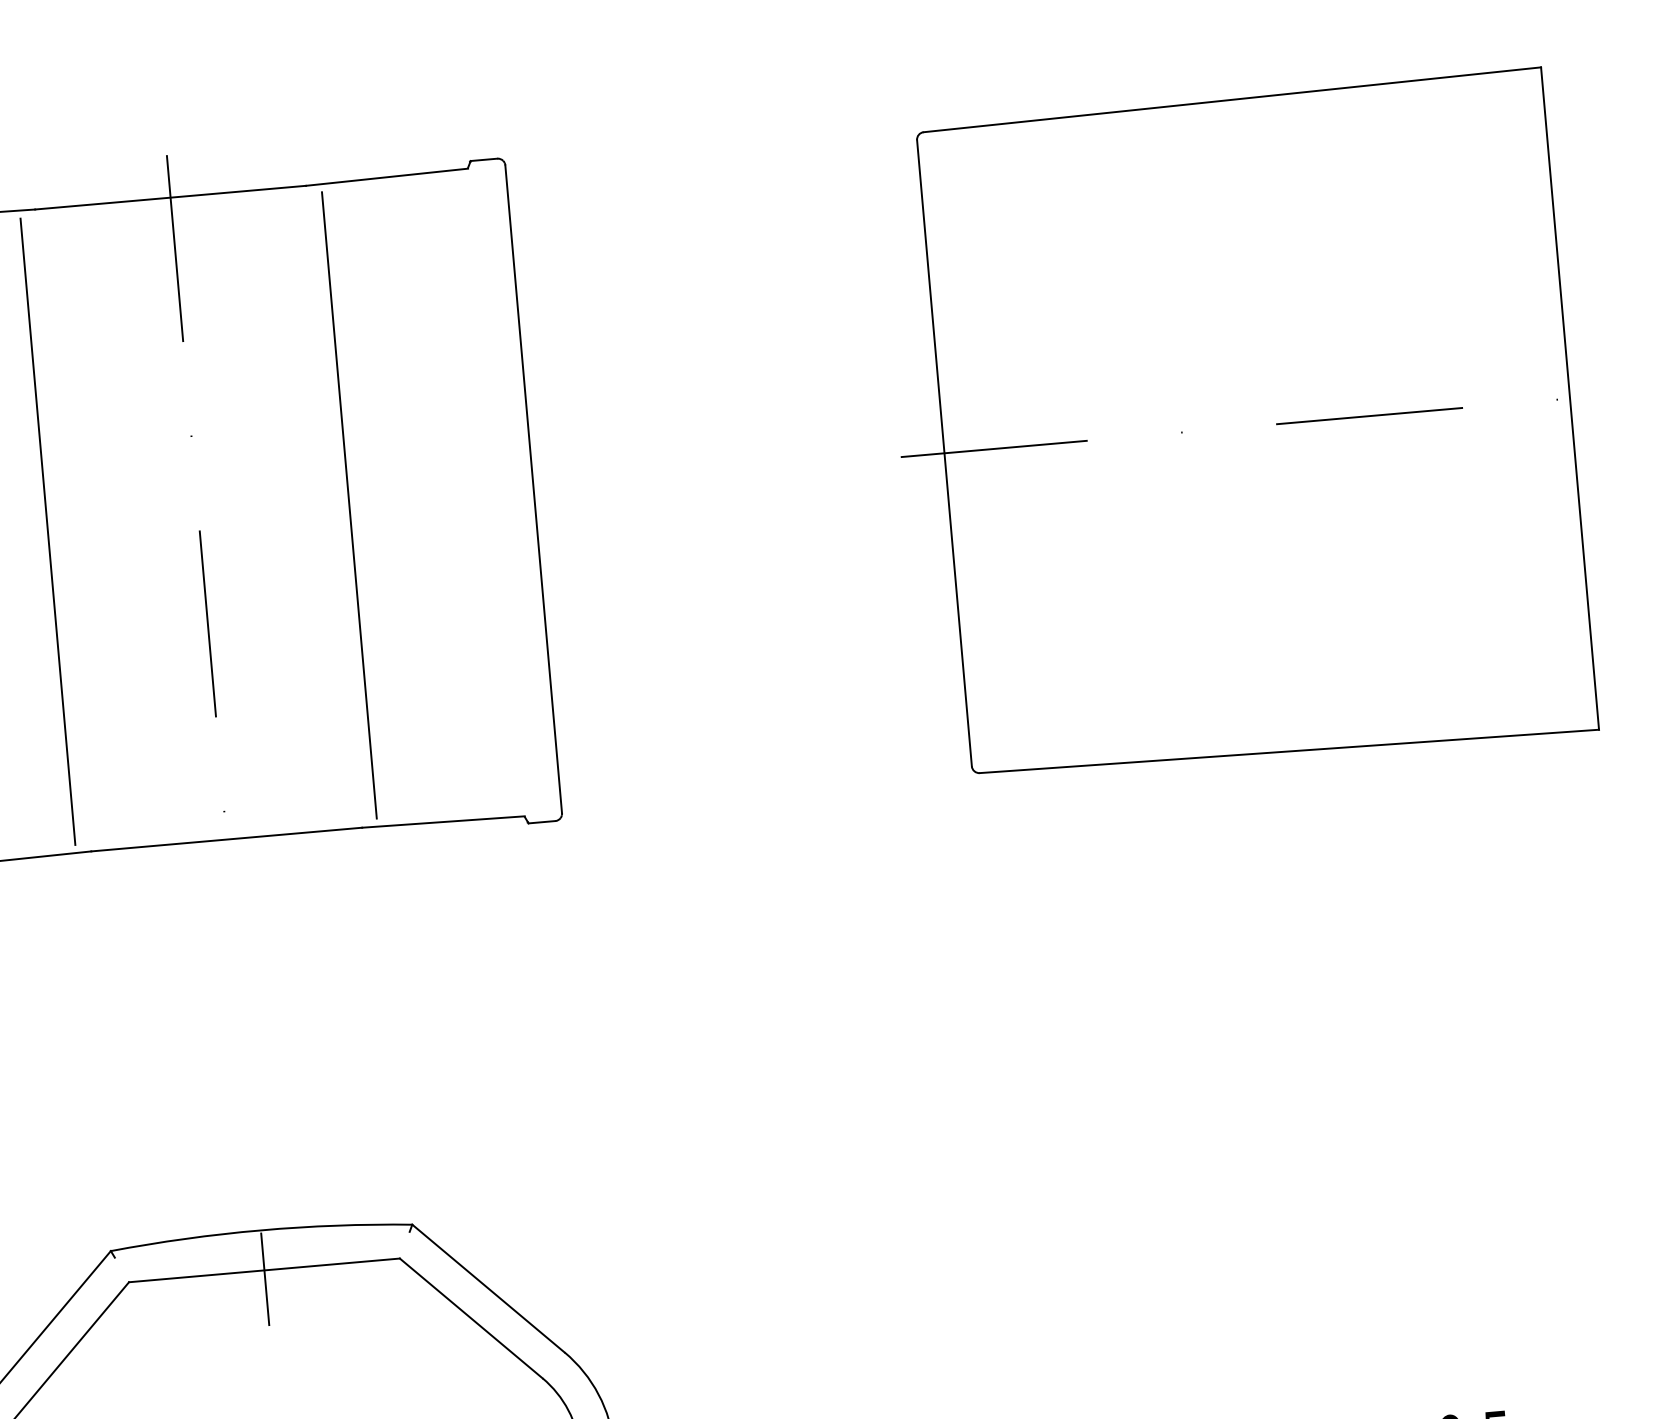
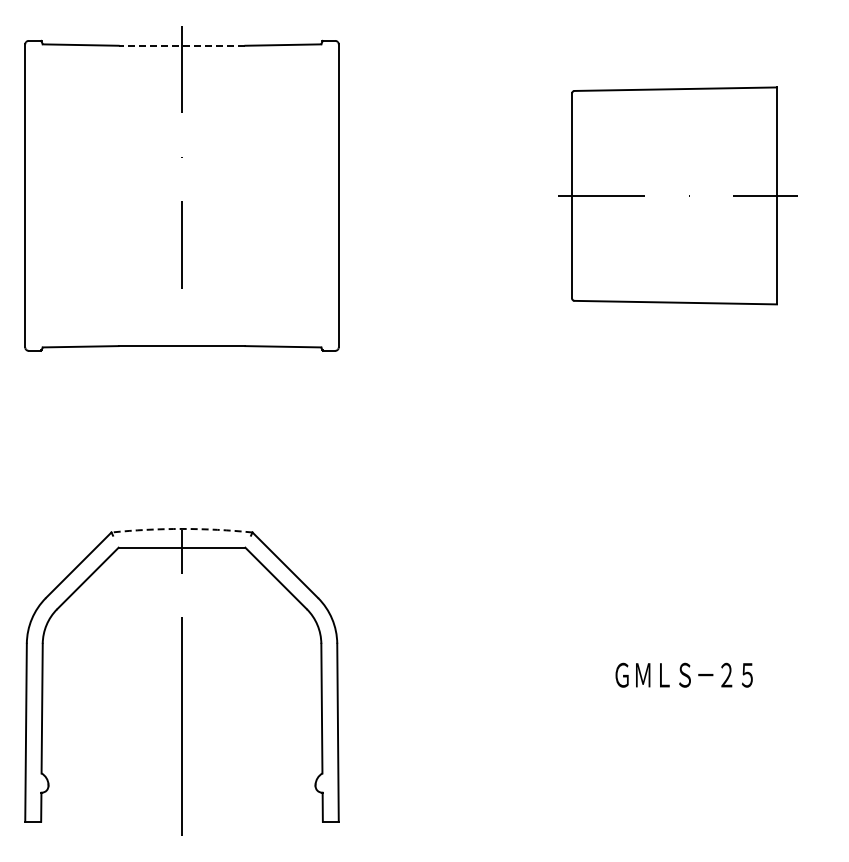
line: (169, 197) -> (181, 45), solid -> dashed
part: (1236, 426) -> (667, 195), size x0.7
line: (349, 504) -> (252, 195), removed
line: (47, 530) -> (111, 195), removed
arc: (261, 1229) -> (182, 528), solid -> dashed

